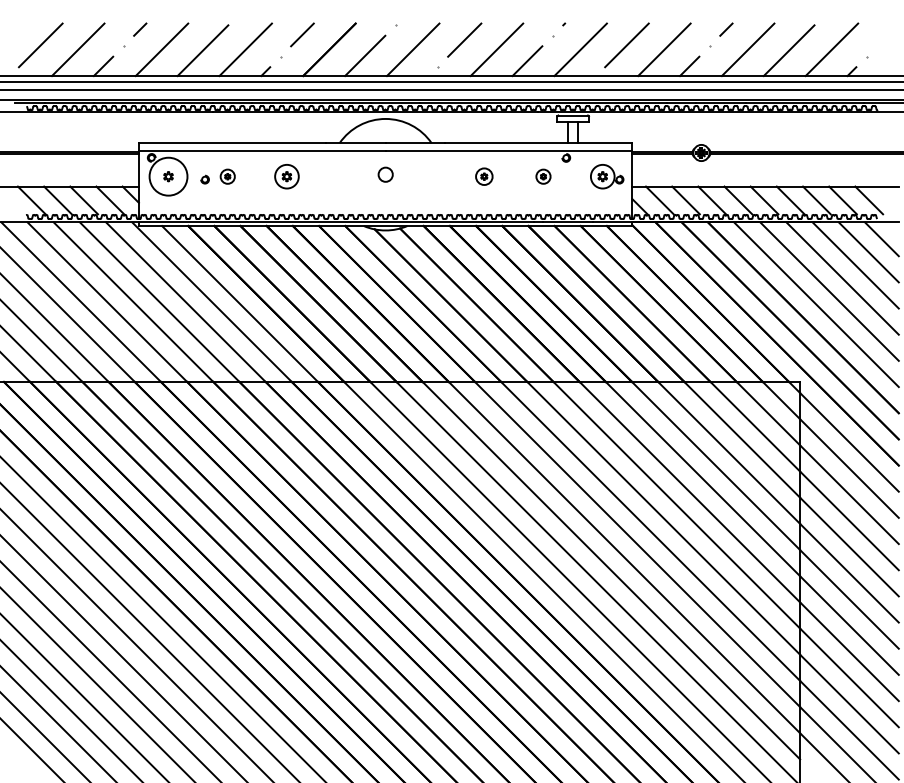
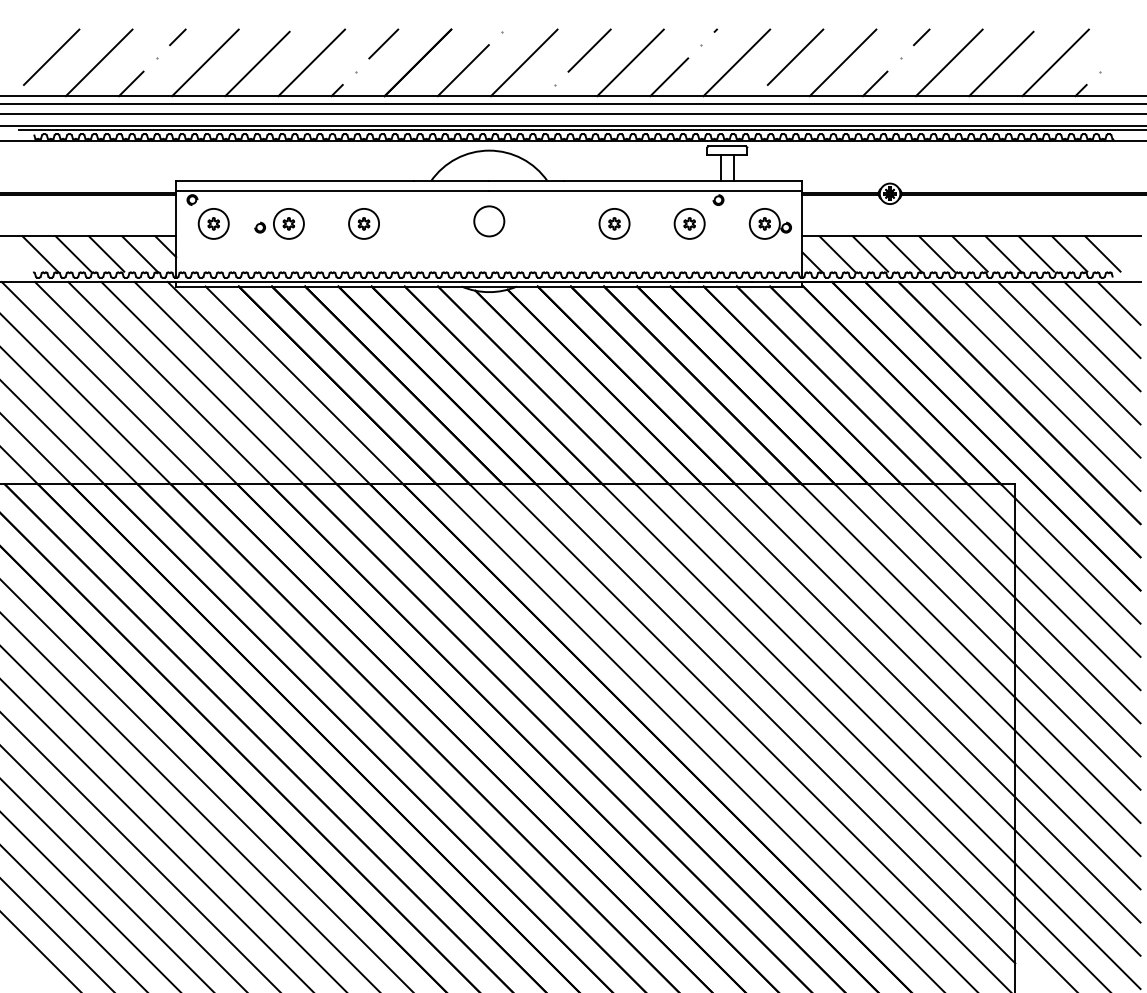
circle: (385, 174) -> (489, 221), size x1.67
circle: (168, 176) -> (213, 223), size x0.62
part: (227, 176) -> (288, 223), size x1.67
part: (484, 176) -> (614, 223), size x1.43
part: (543, 176) -> (689, 223), size x1.67

